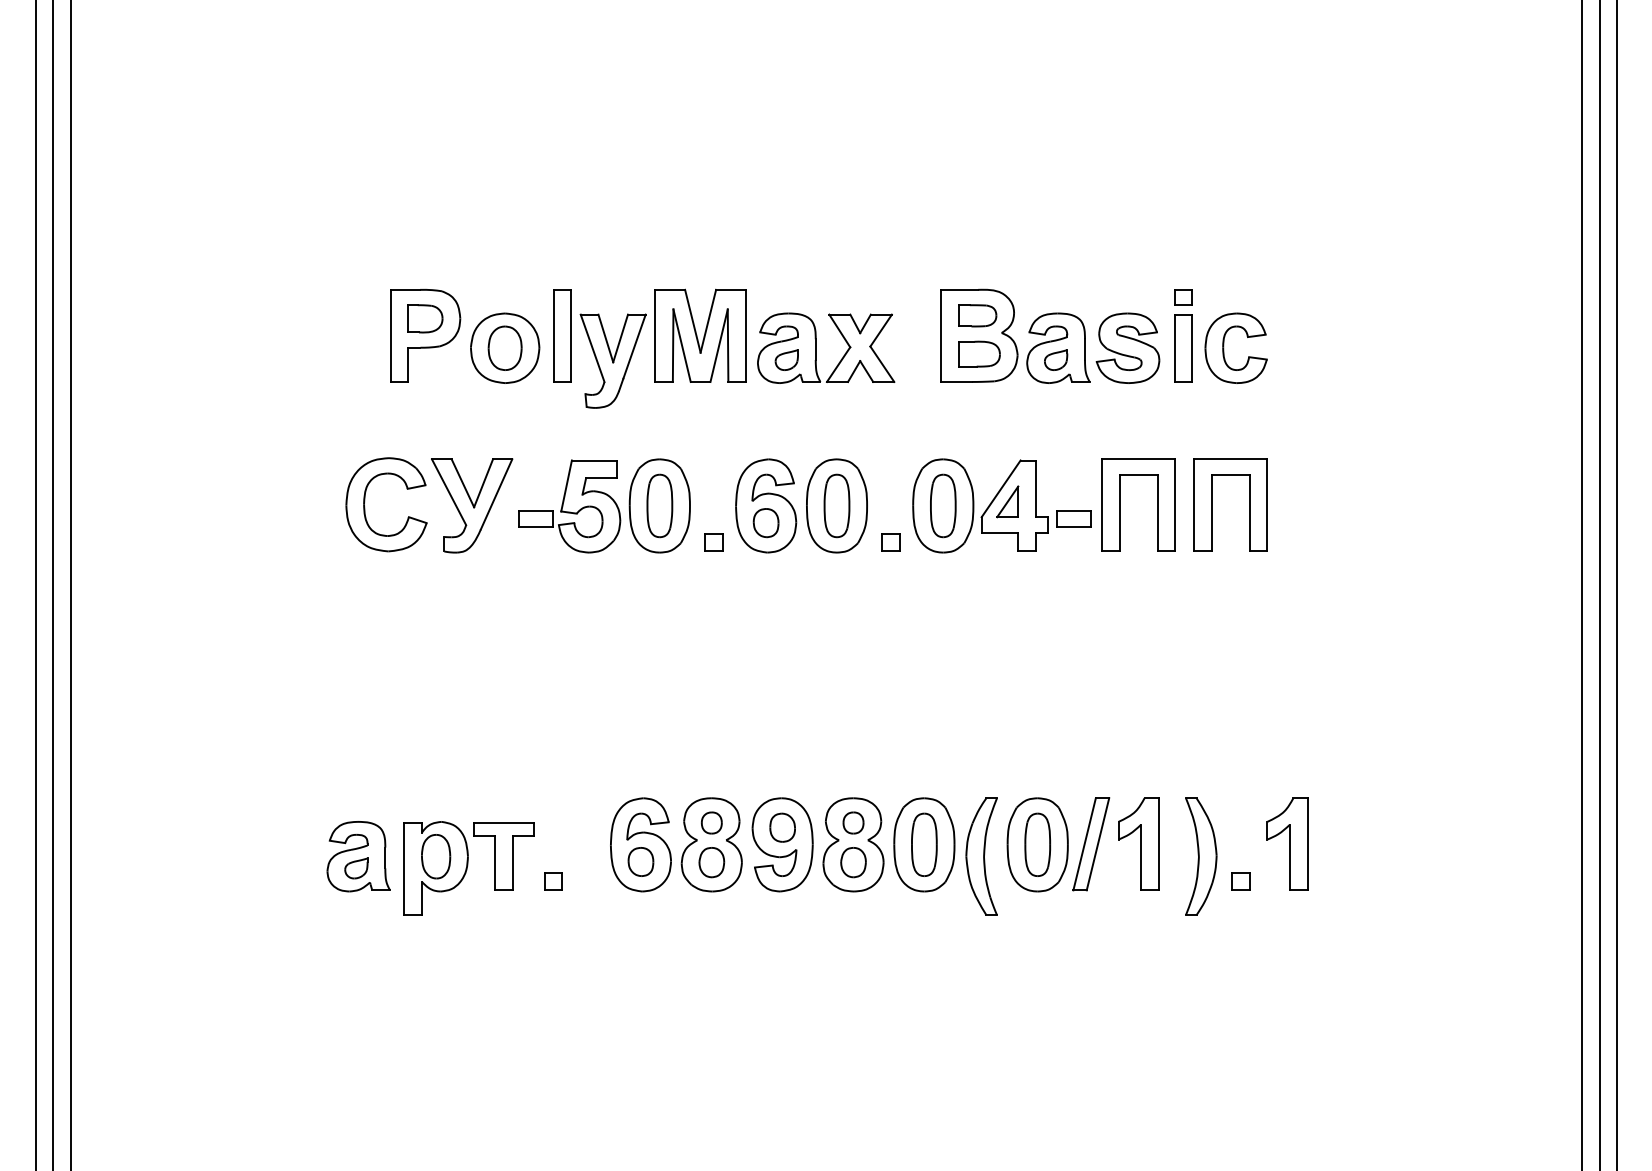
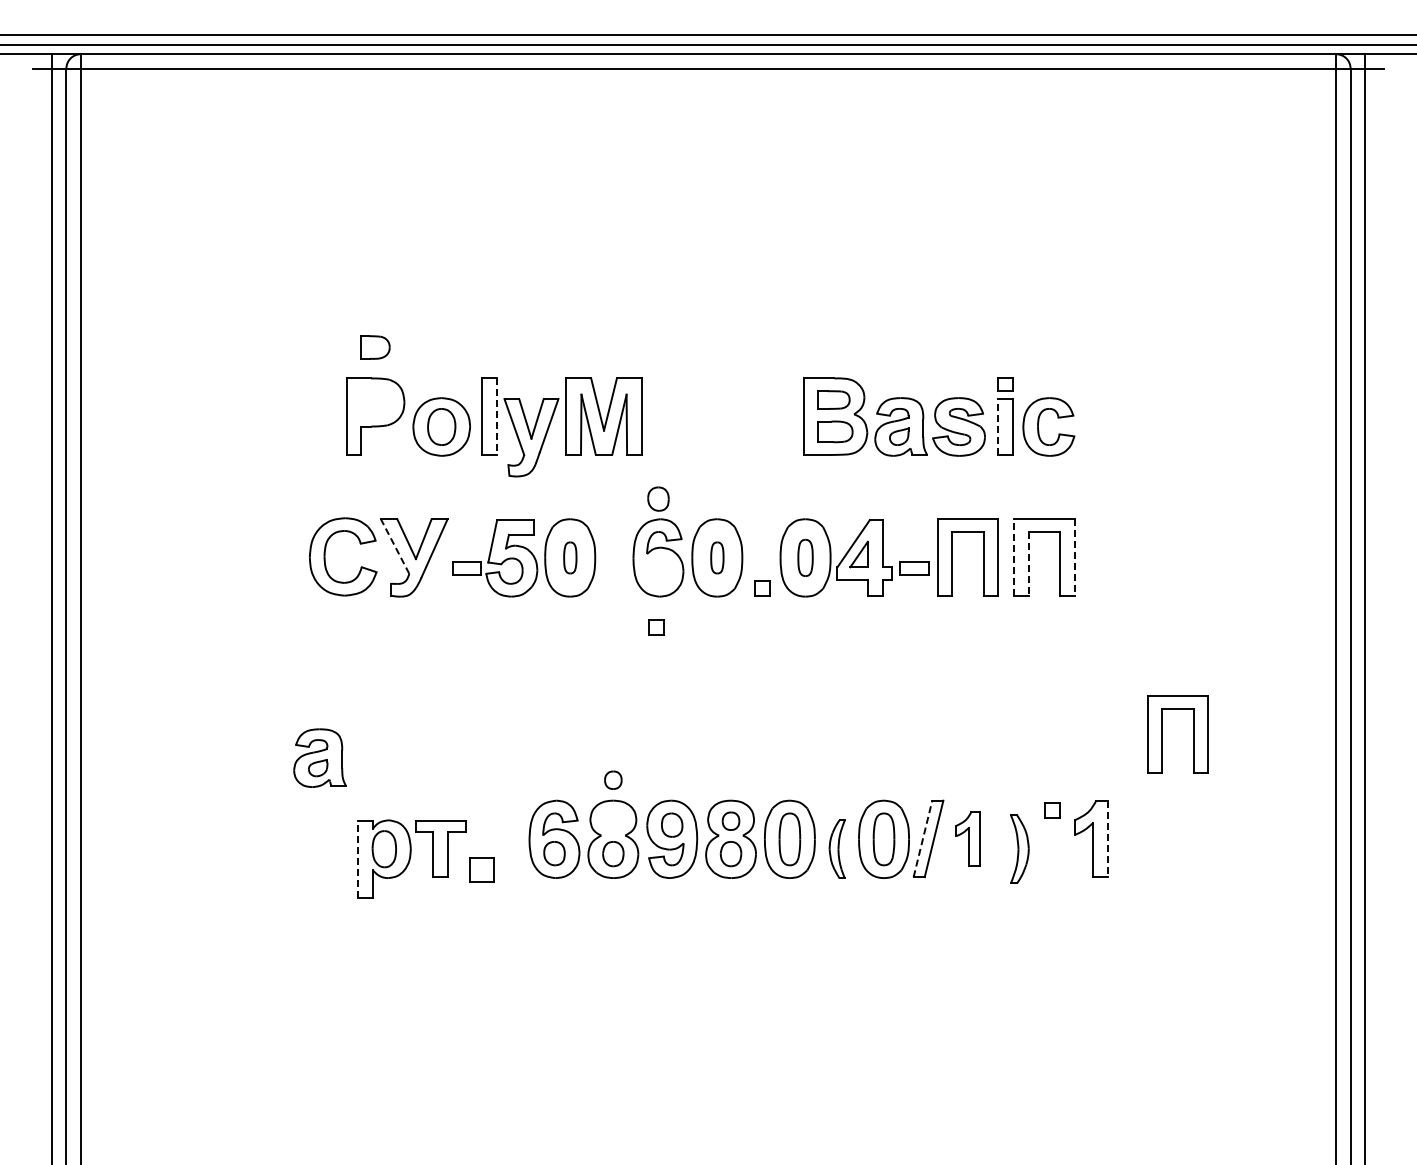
part: (425, 318) -> (375, 347), moved
line: (571, 336) -> (496, 417), solid -> dashed
part: (816, 347) -> (700, 426), removed
line: (1174, 348) -> (997, 427), solid -> dashed
line: (449, 492) -> (395, 546), solid -> dashed
line: (1193, 504) -> (1013, 556), solid -> dashed
part: (660, 505) -> (570, 557), size x0.6
part: (837, 505) -> (717, 557), size x0.6
part: (943, 505) -> (805, 557), size x0.7
line: (1267, 505) -> (1074, 557), solid -> dashed
line: (1211, 512) -> (1028, 563), solid -> dashed
part: (766, 522) -> (658, 498), moved
part: (714, 542) -> (656, 627), moved
part: (1373, 718) -> (1162, 734), added
part: (711, 822) -> (613, 779), moved
line: (1085, 843) -> (923, 838), solid -> dashed
part: (1138, 843) -> (967, 838), size x0.7
line: (1308, 844) -> (1108, 839), solid -> dashed
part: (357, 855) -> (319, 757), moved
part: (980, 857) -> (836, 849), size x0.6
part: (1200, 857) -> (1019, 849), size x0.7
line: (403, 869) -> (357, 859), solid -> dashed
part: (553, 881) -> (481, 869), size x1.6
part: (1240, 881) -> (1052, 810), moved

